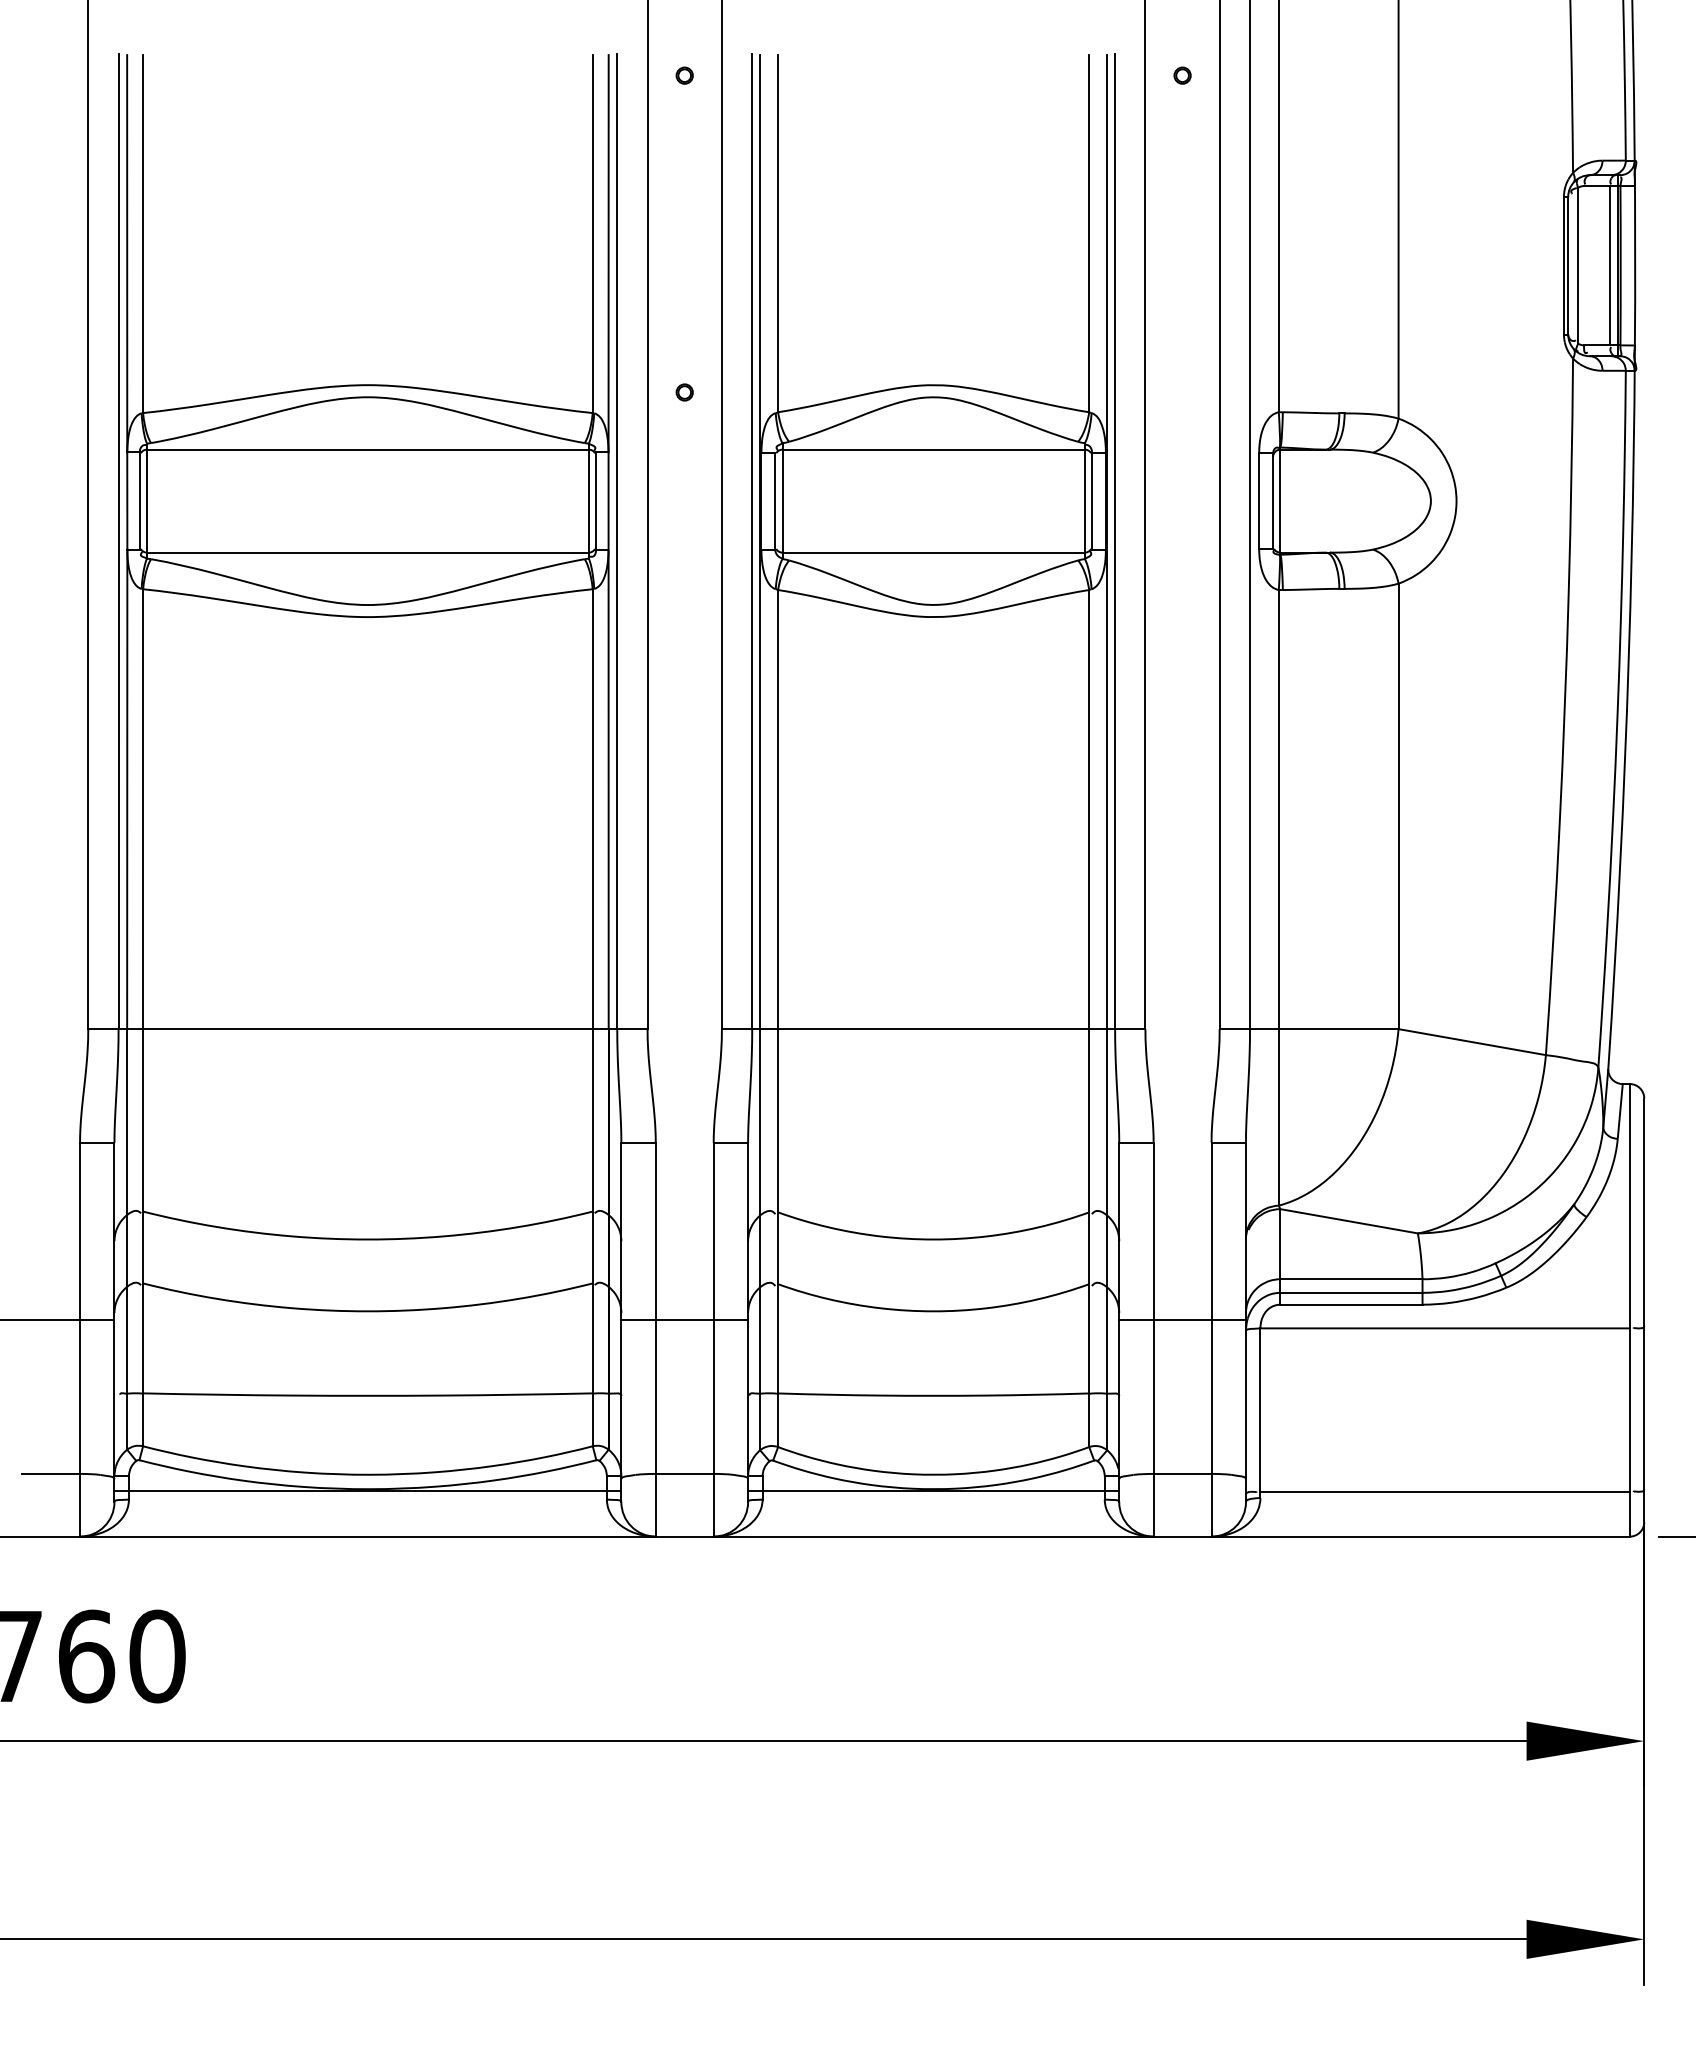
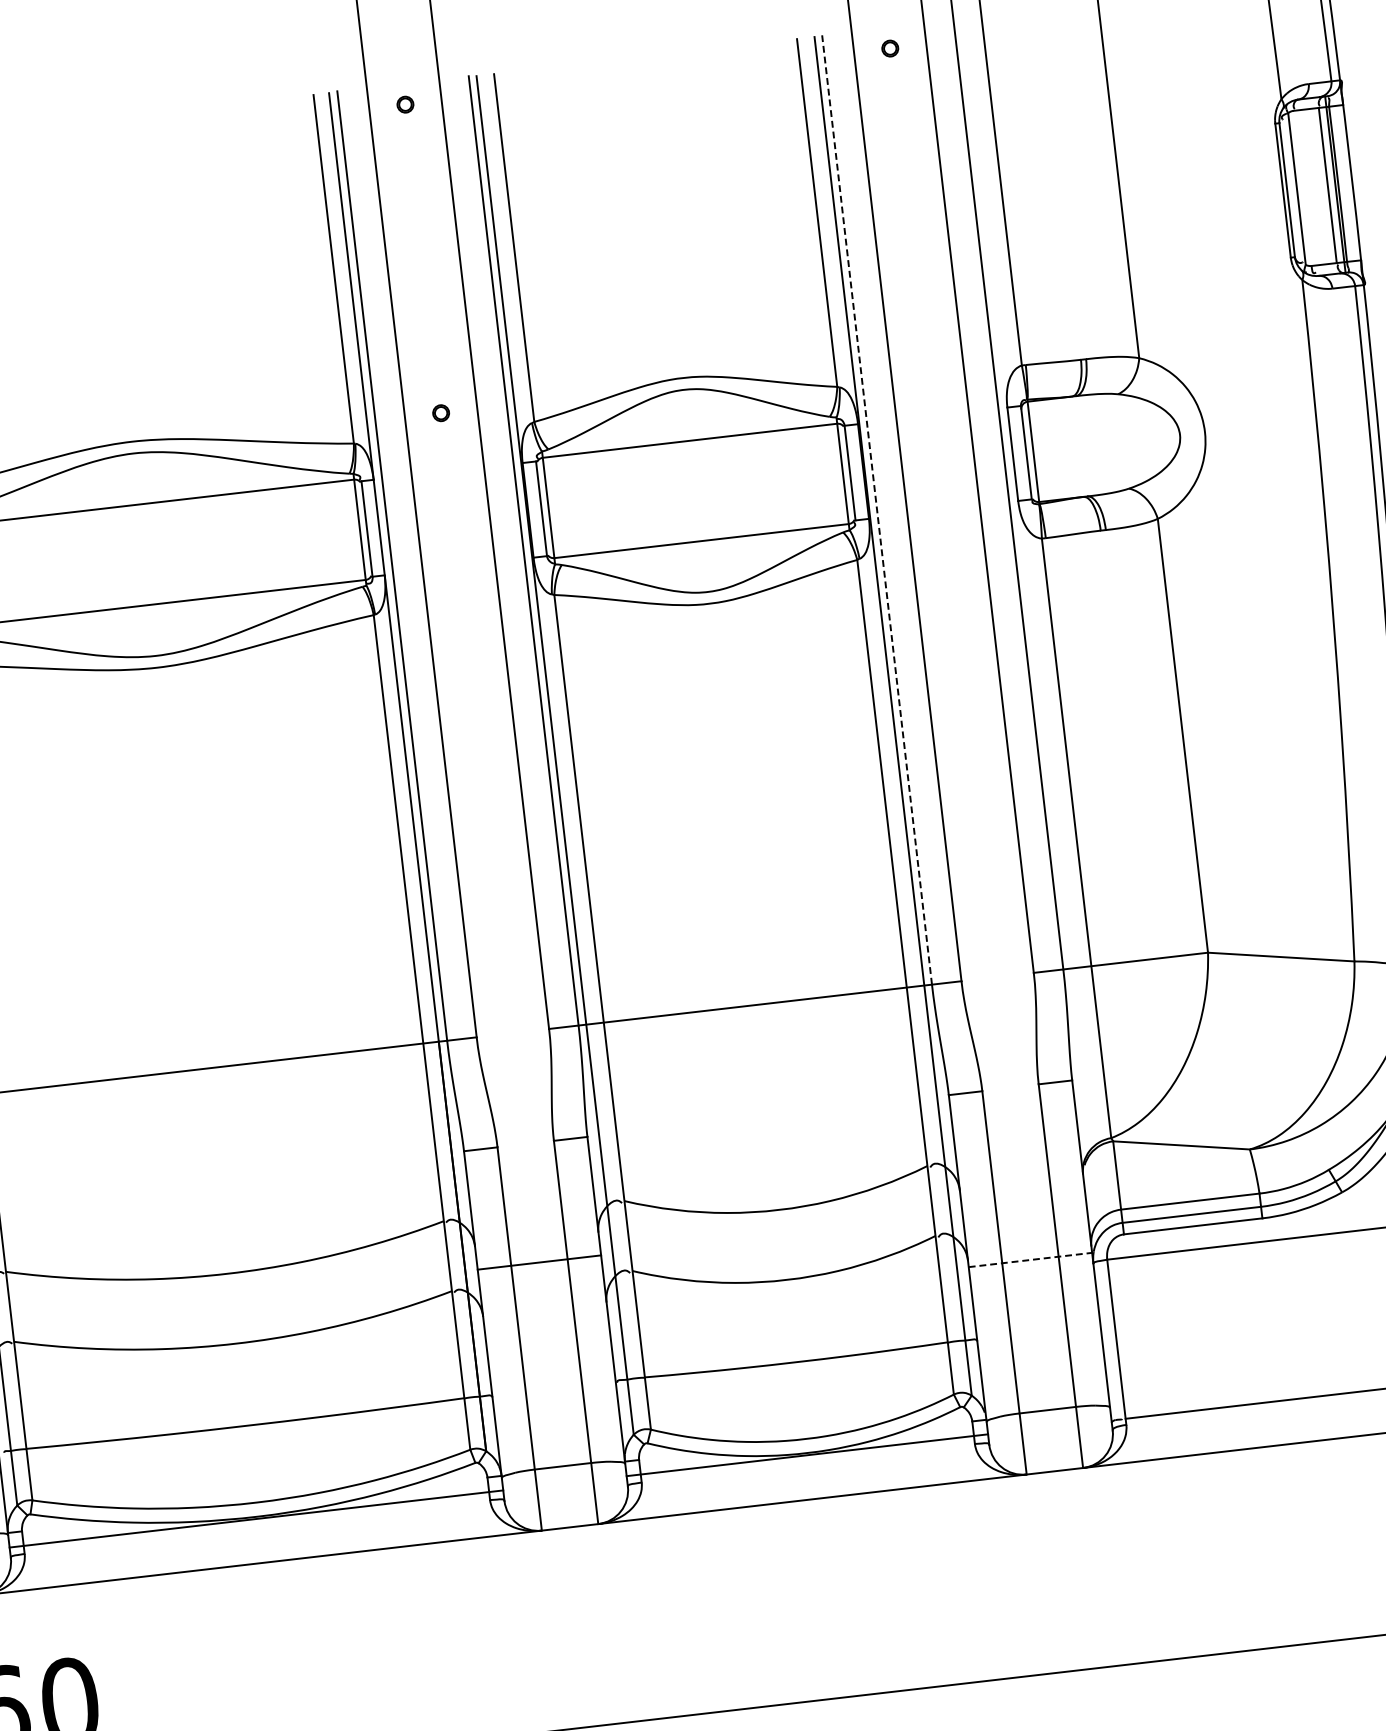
line: (1115, 541) -> (877, 509), solid -> dashed
line: (684, 1319) -> (539, 1262), moved
line: (1183, 1319) -> (1031, 1259), solid -> dashed

